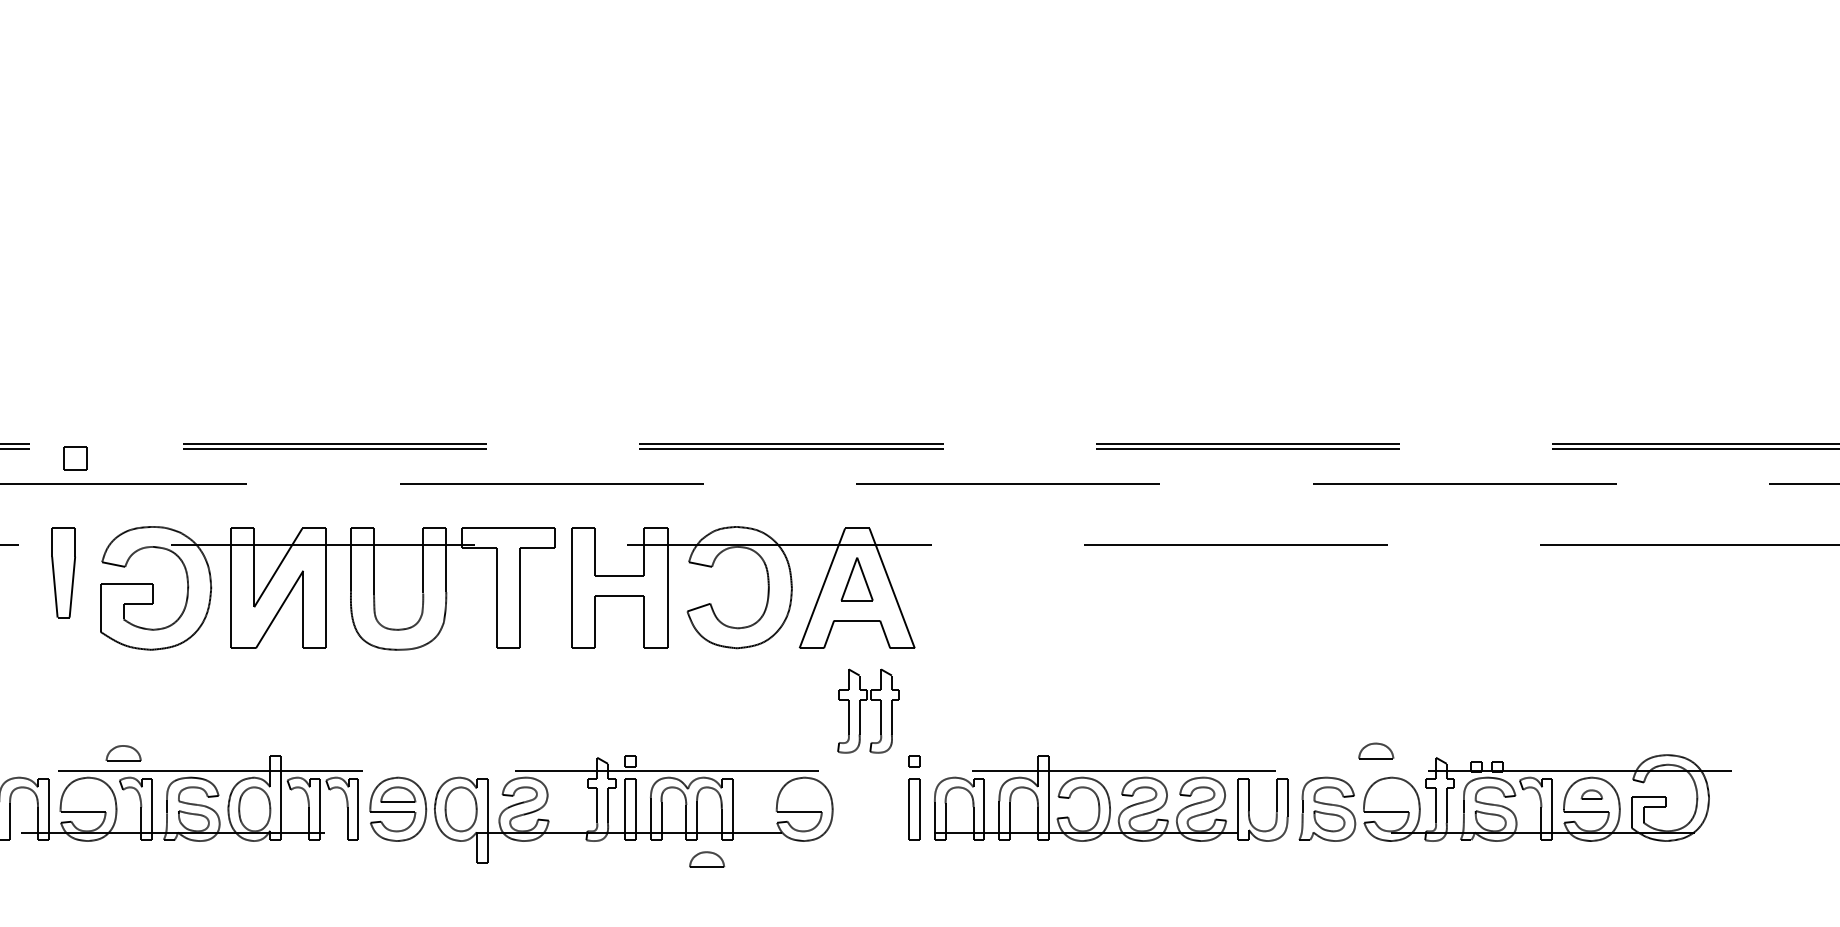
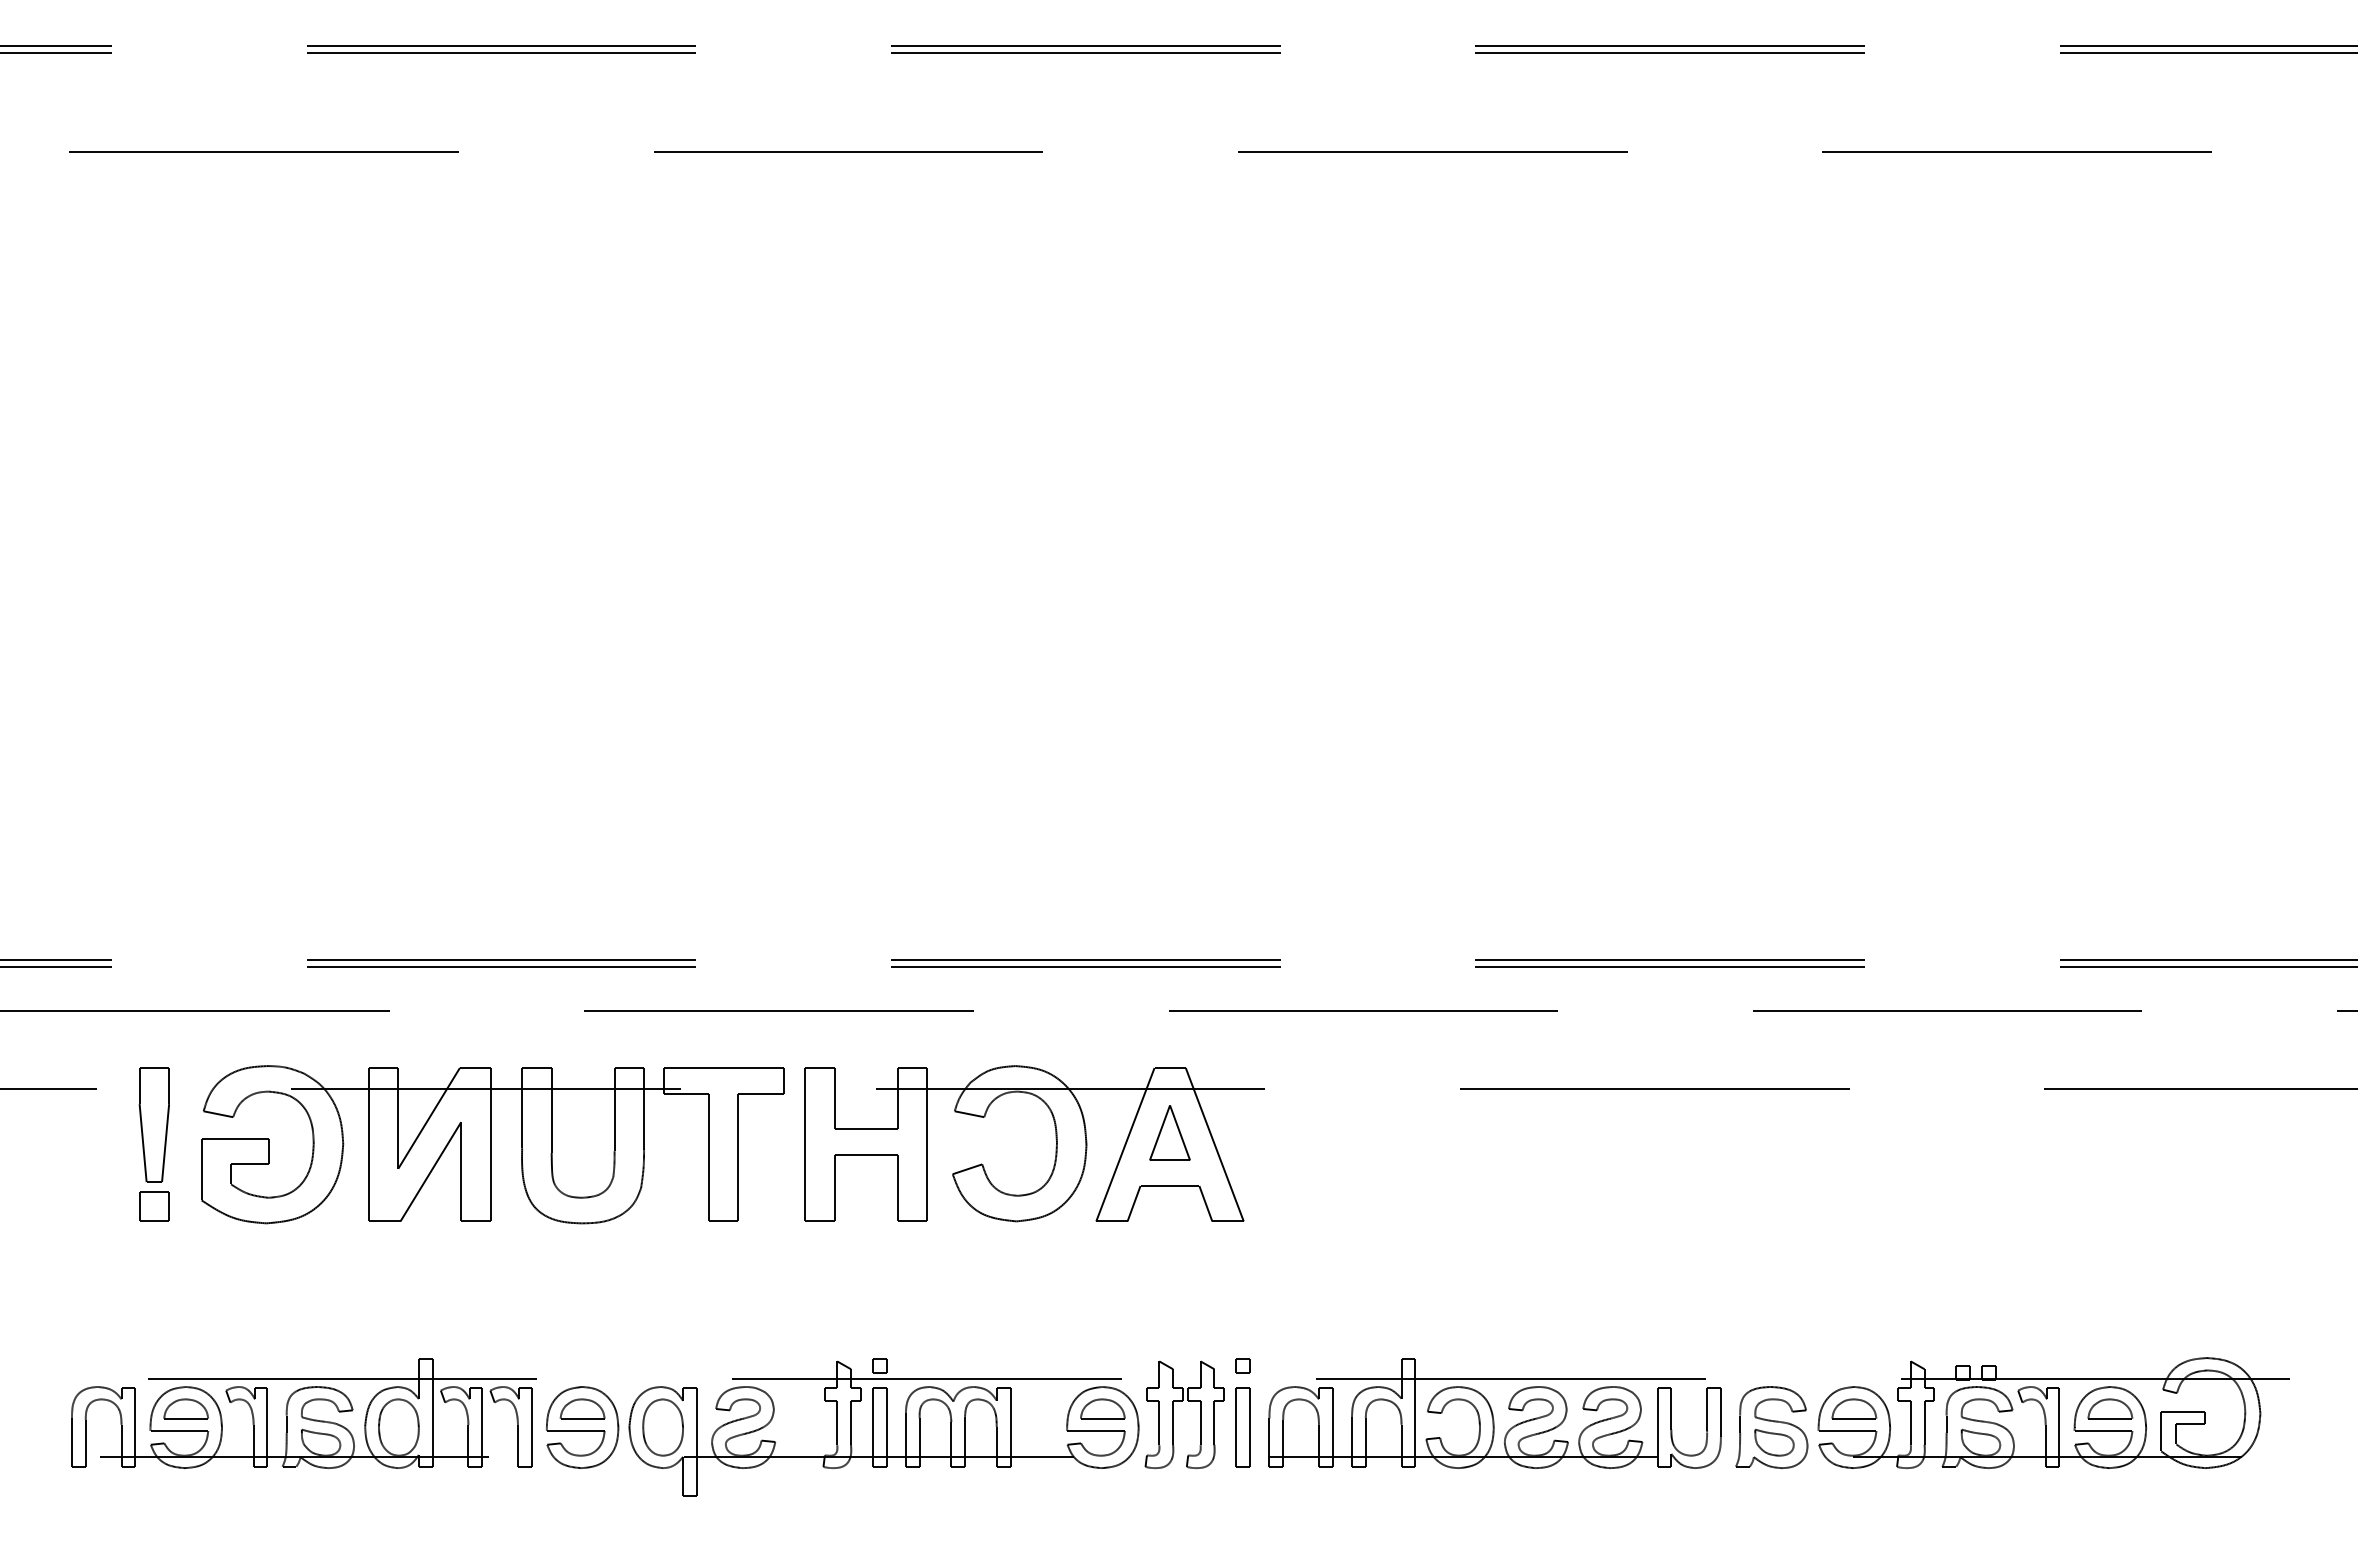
part: (75, 458) -> (154, 1206), moved
part: (859, 710) -> (1173, 1414), moved
part: (1376, 750) -> (1854, 1408), moved
part: (123, 753) -> (185, 1408), moved
part: (1591, 794) -> (2110, 1408), size x1.67
part: (706, 859) -> (1102, 1408), moved

